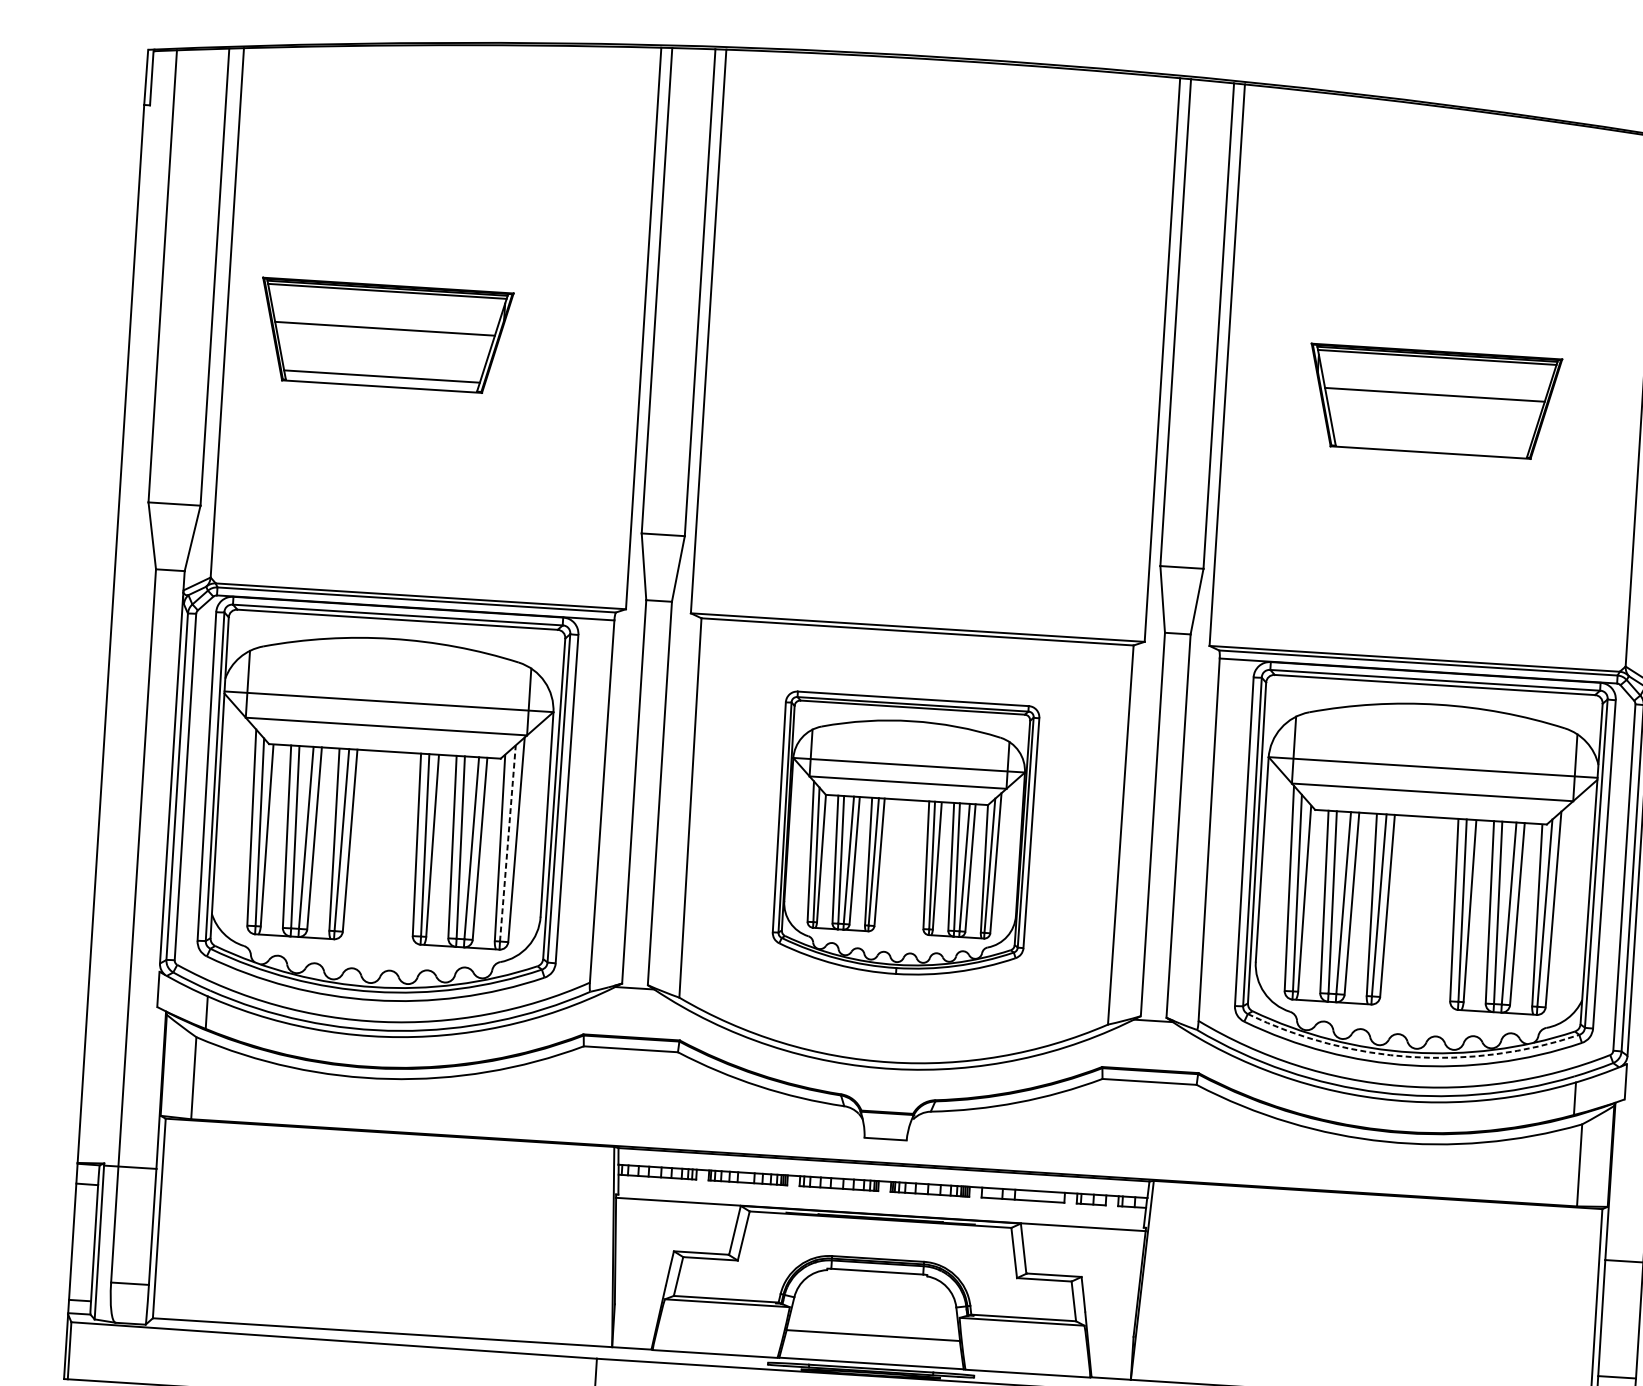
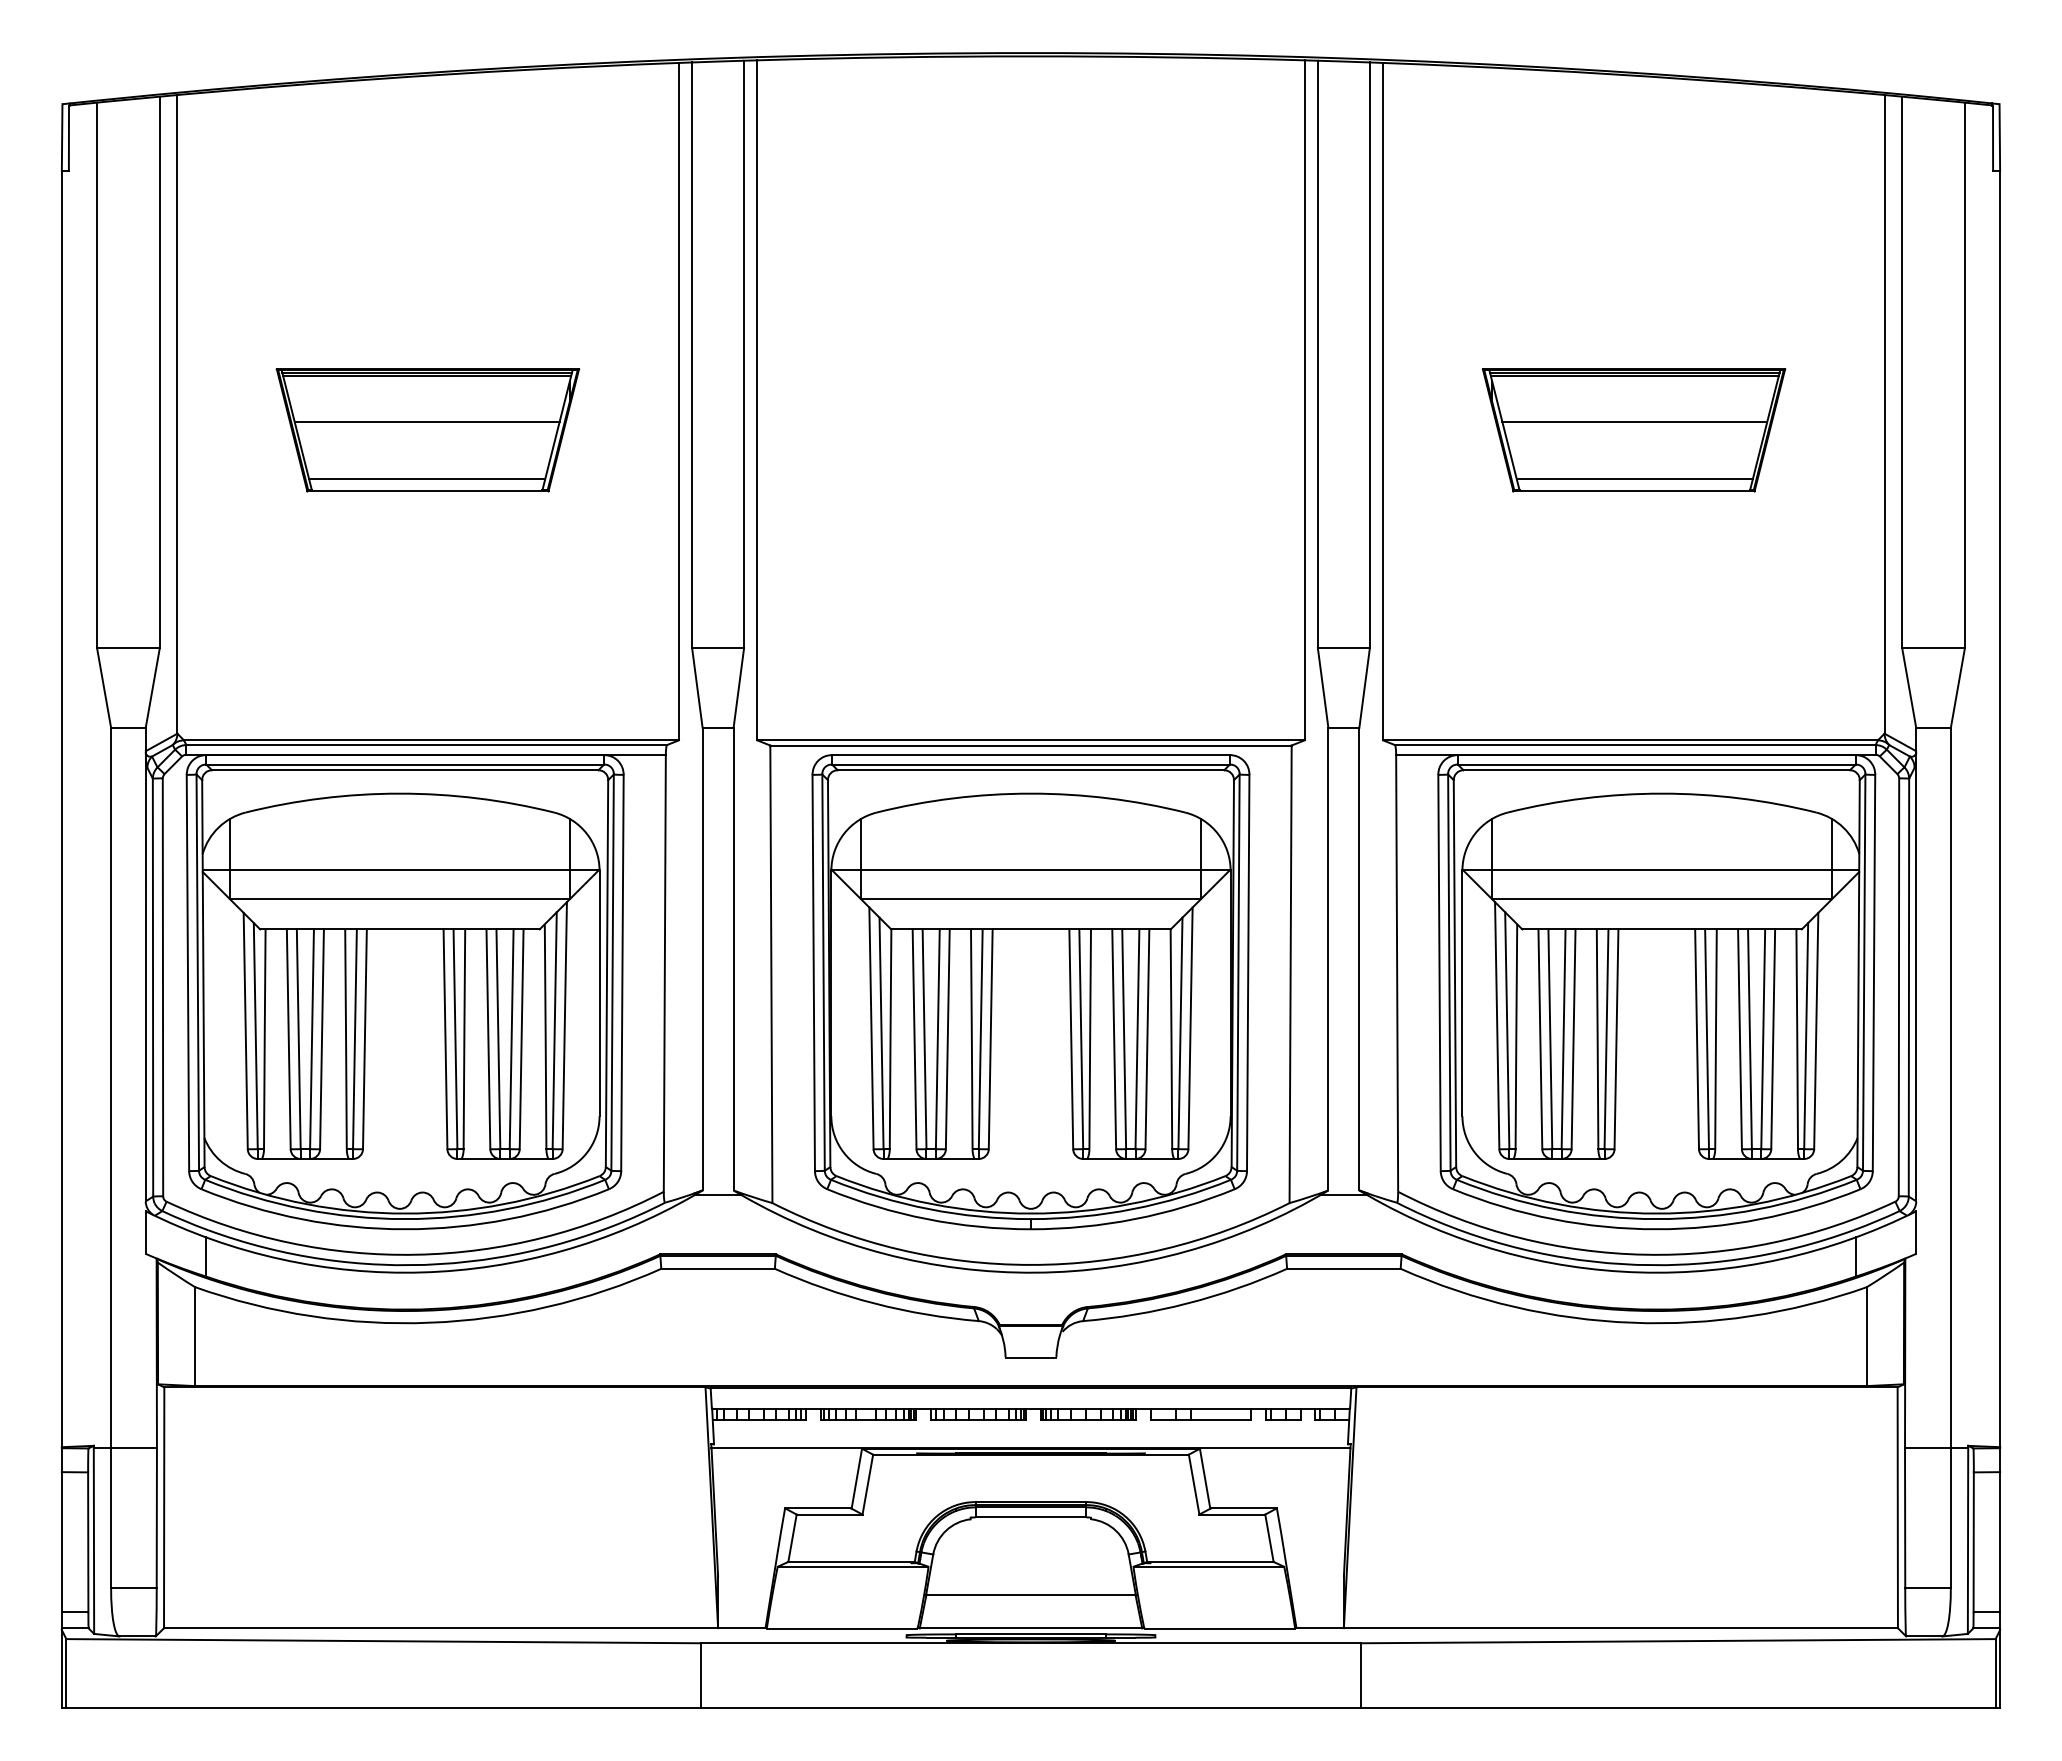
part: (384, 336) -> (427, 430), moved
line: (1431, 442) -> (1634, 479), added
part: (904, 836) -> (1030, 992), size x1.43
line: (507, 843) -> (554, 1030), dashed -> solid
arc: (1411, 1057) -> (1656, 1219), dashed -> solid

